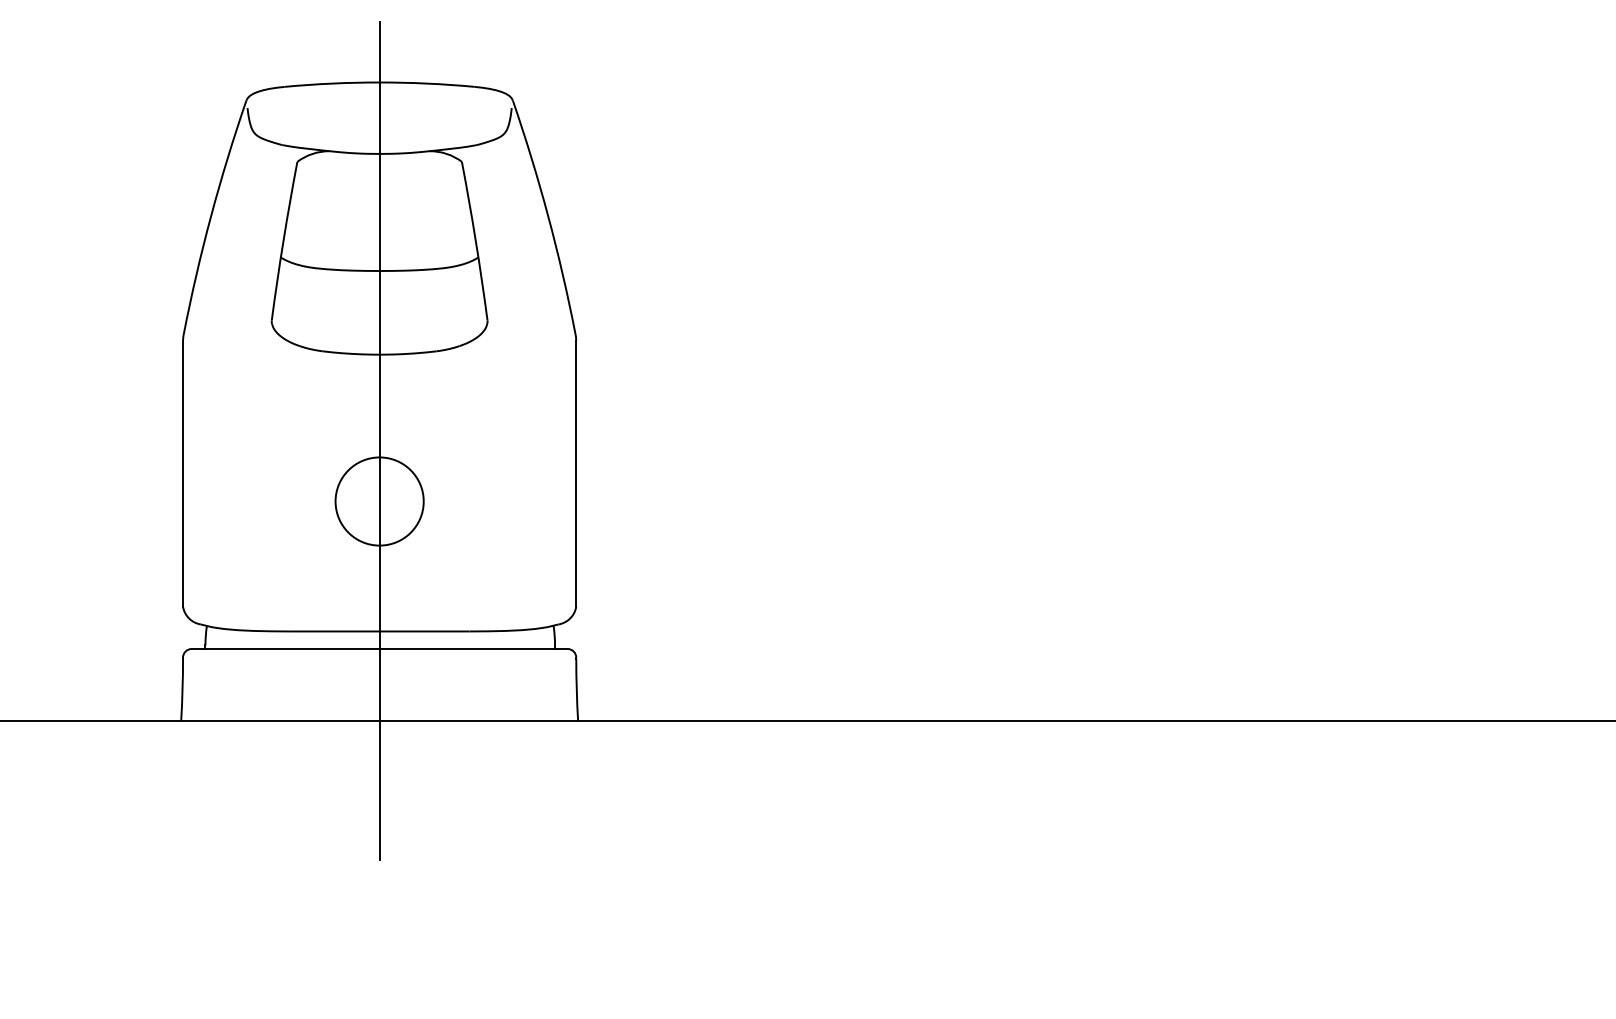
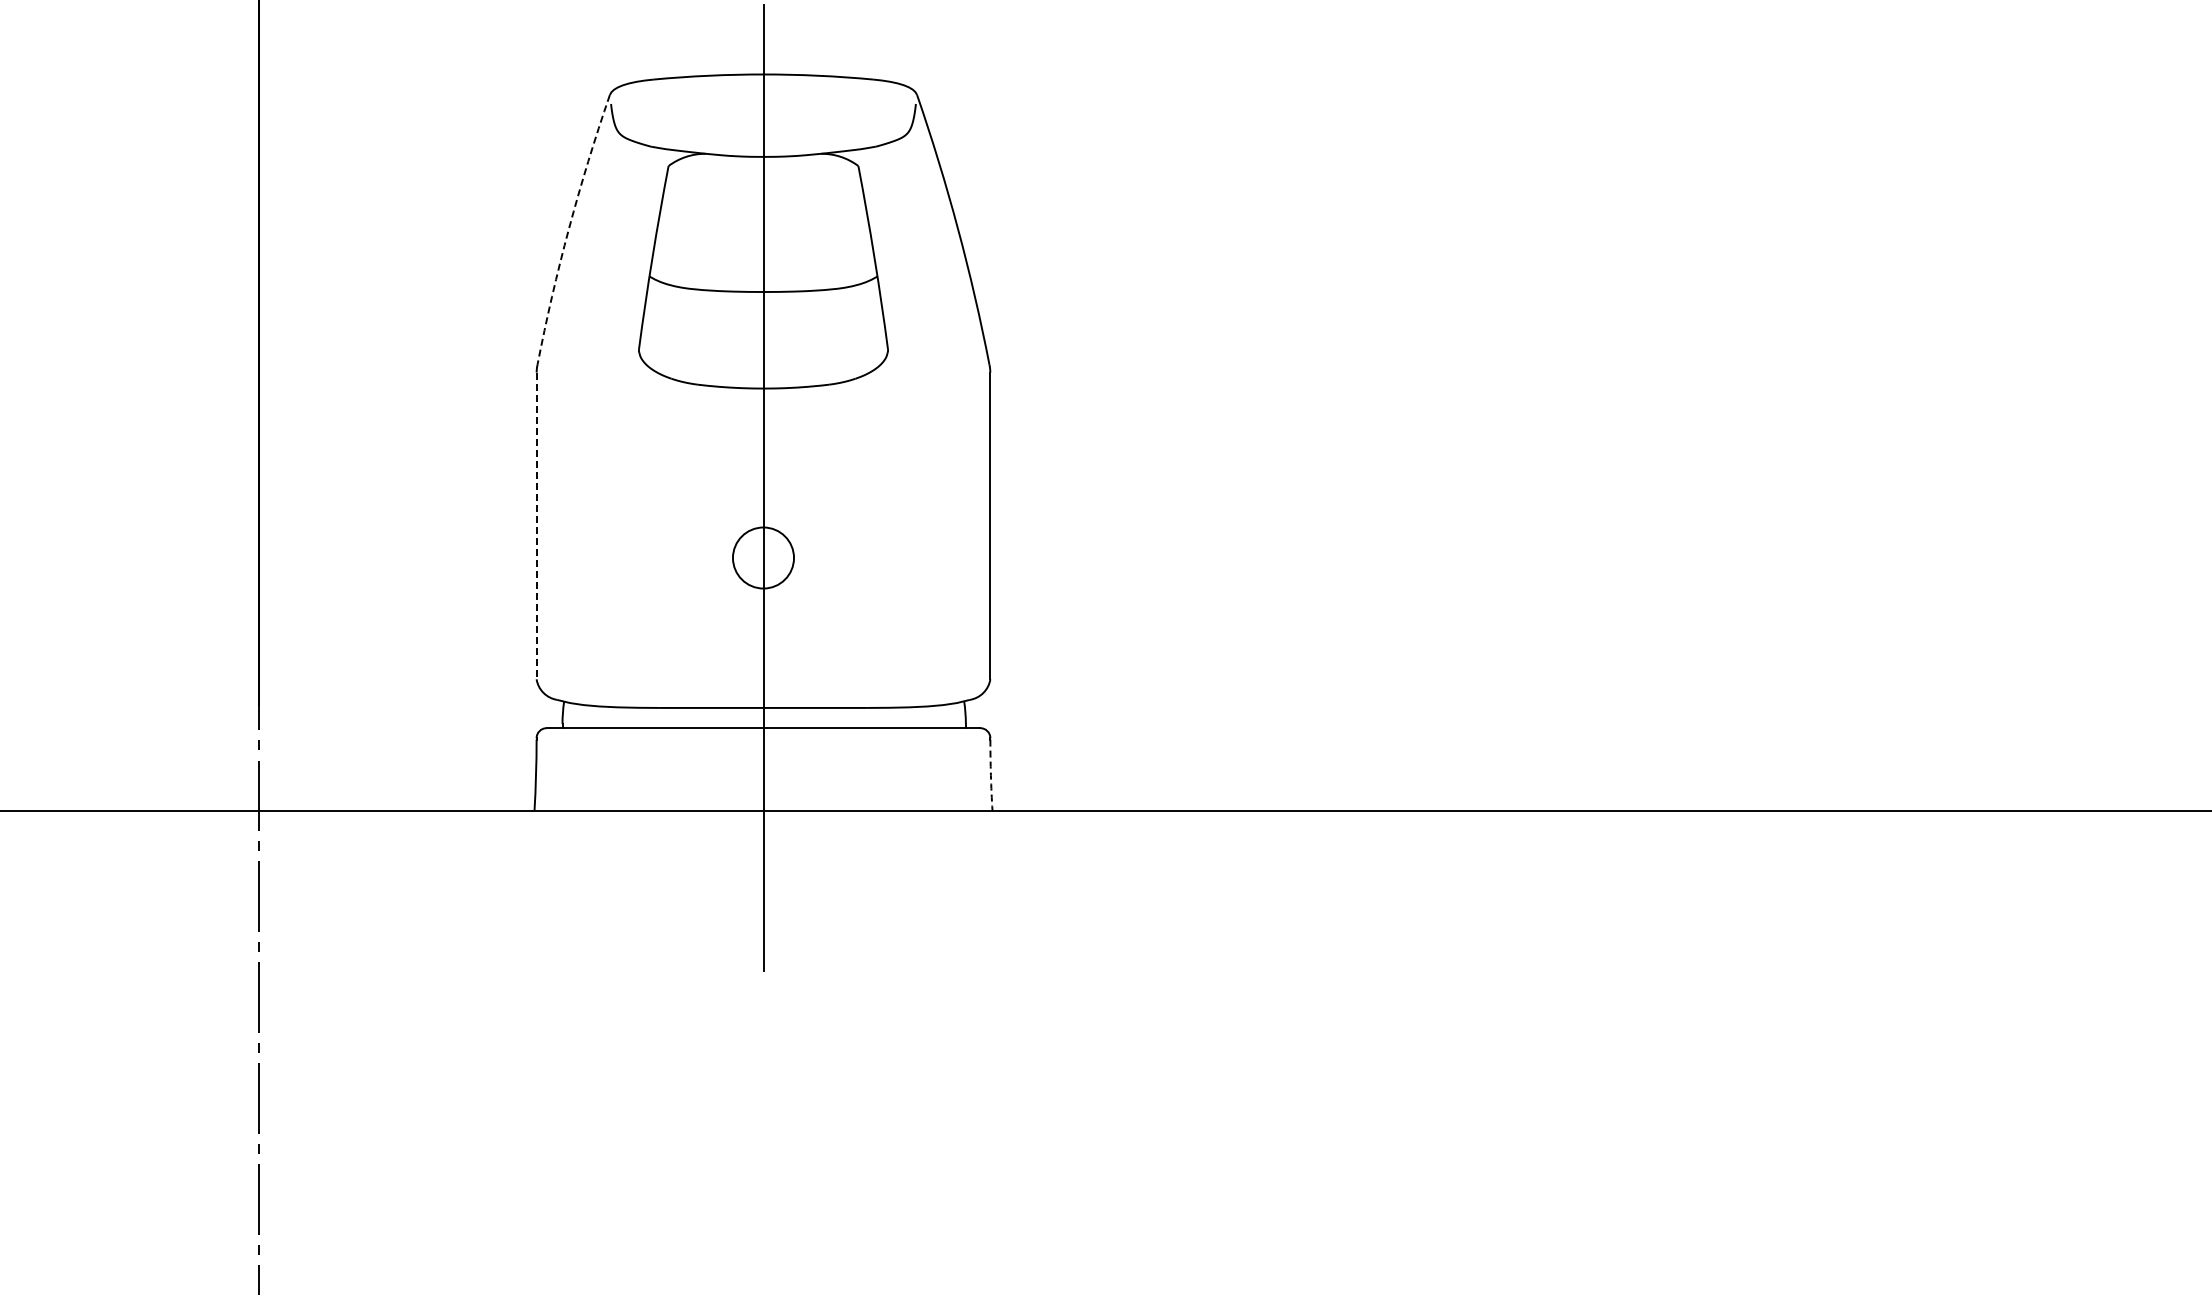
arc: (211, 215) -> (569, 228), solid -> dashed
line: (182, 474) -> (536, 526), solid -> dashed
circle: (379, 501) -> (763, 557), size x0.6
arc: (576, 689) -> (990, 775), solid -> dashed

